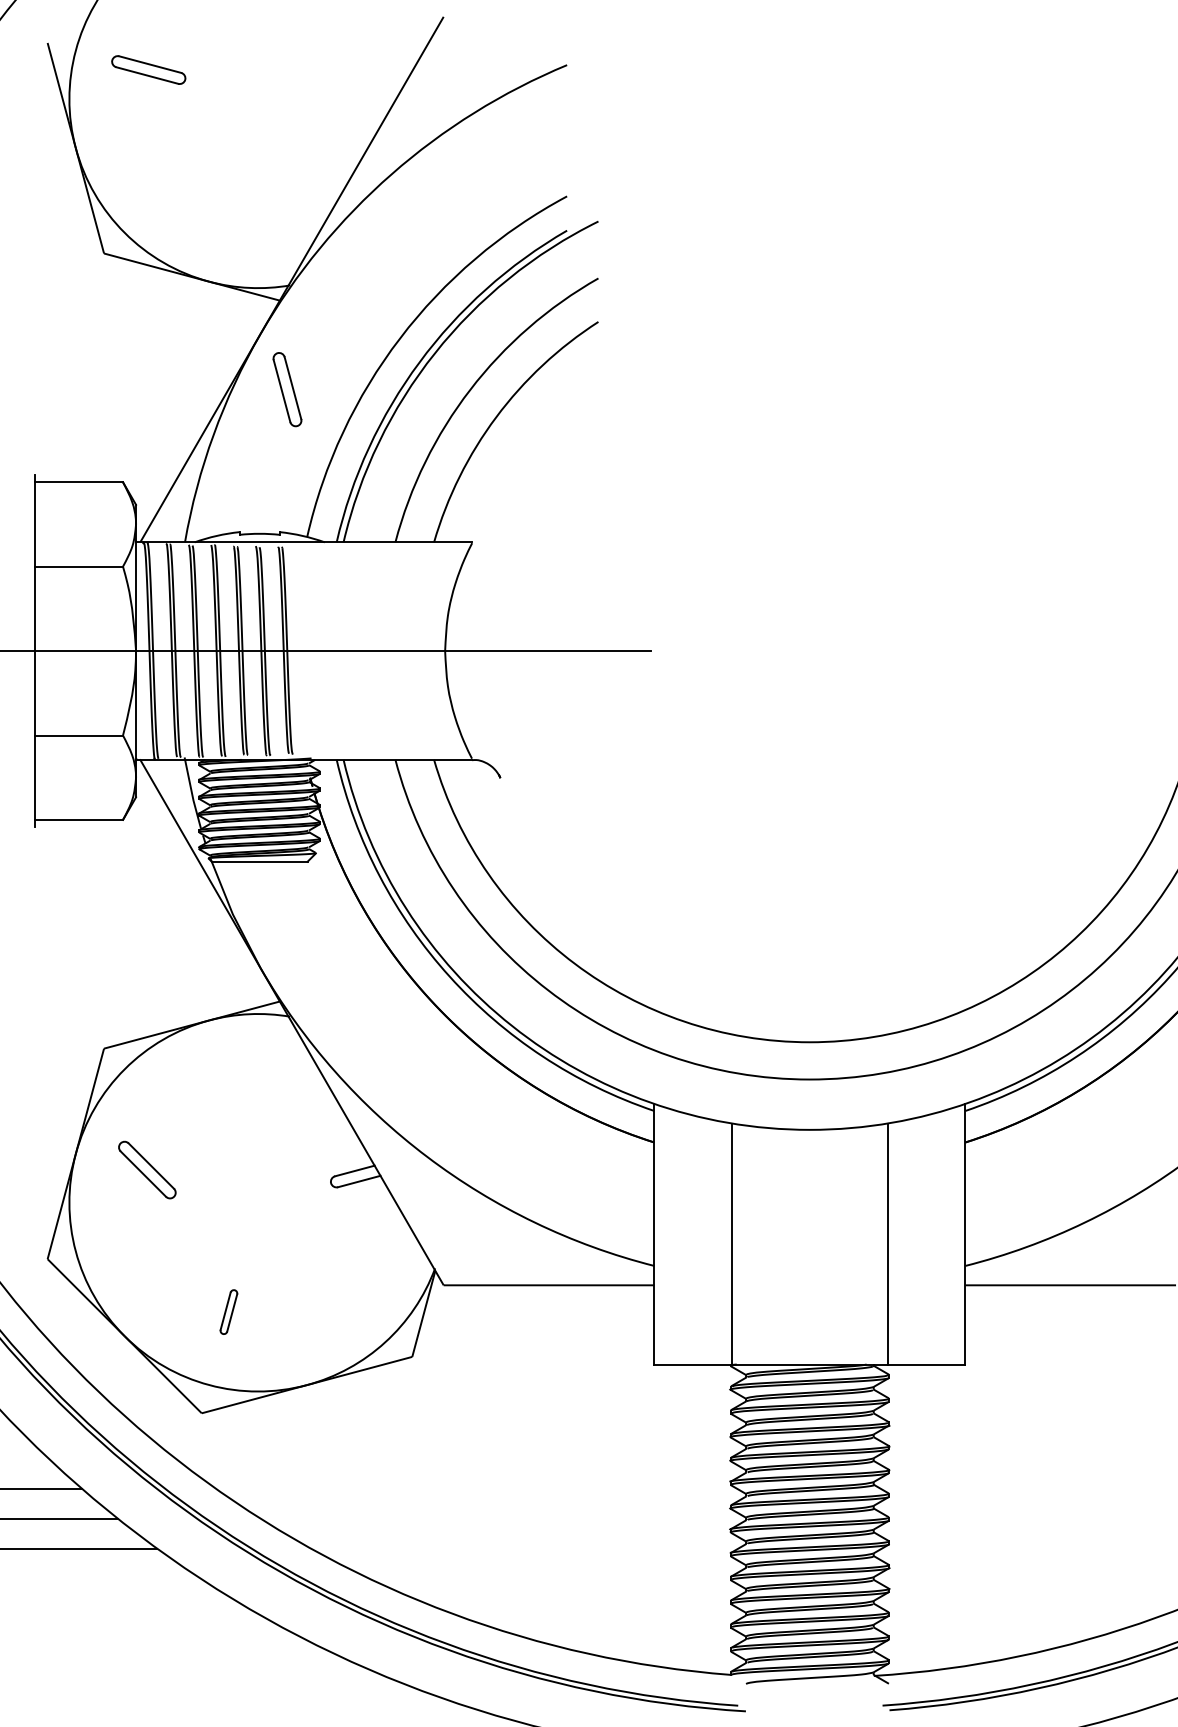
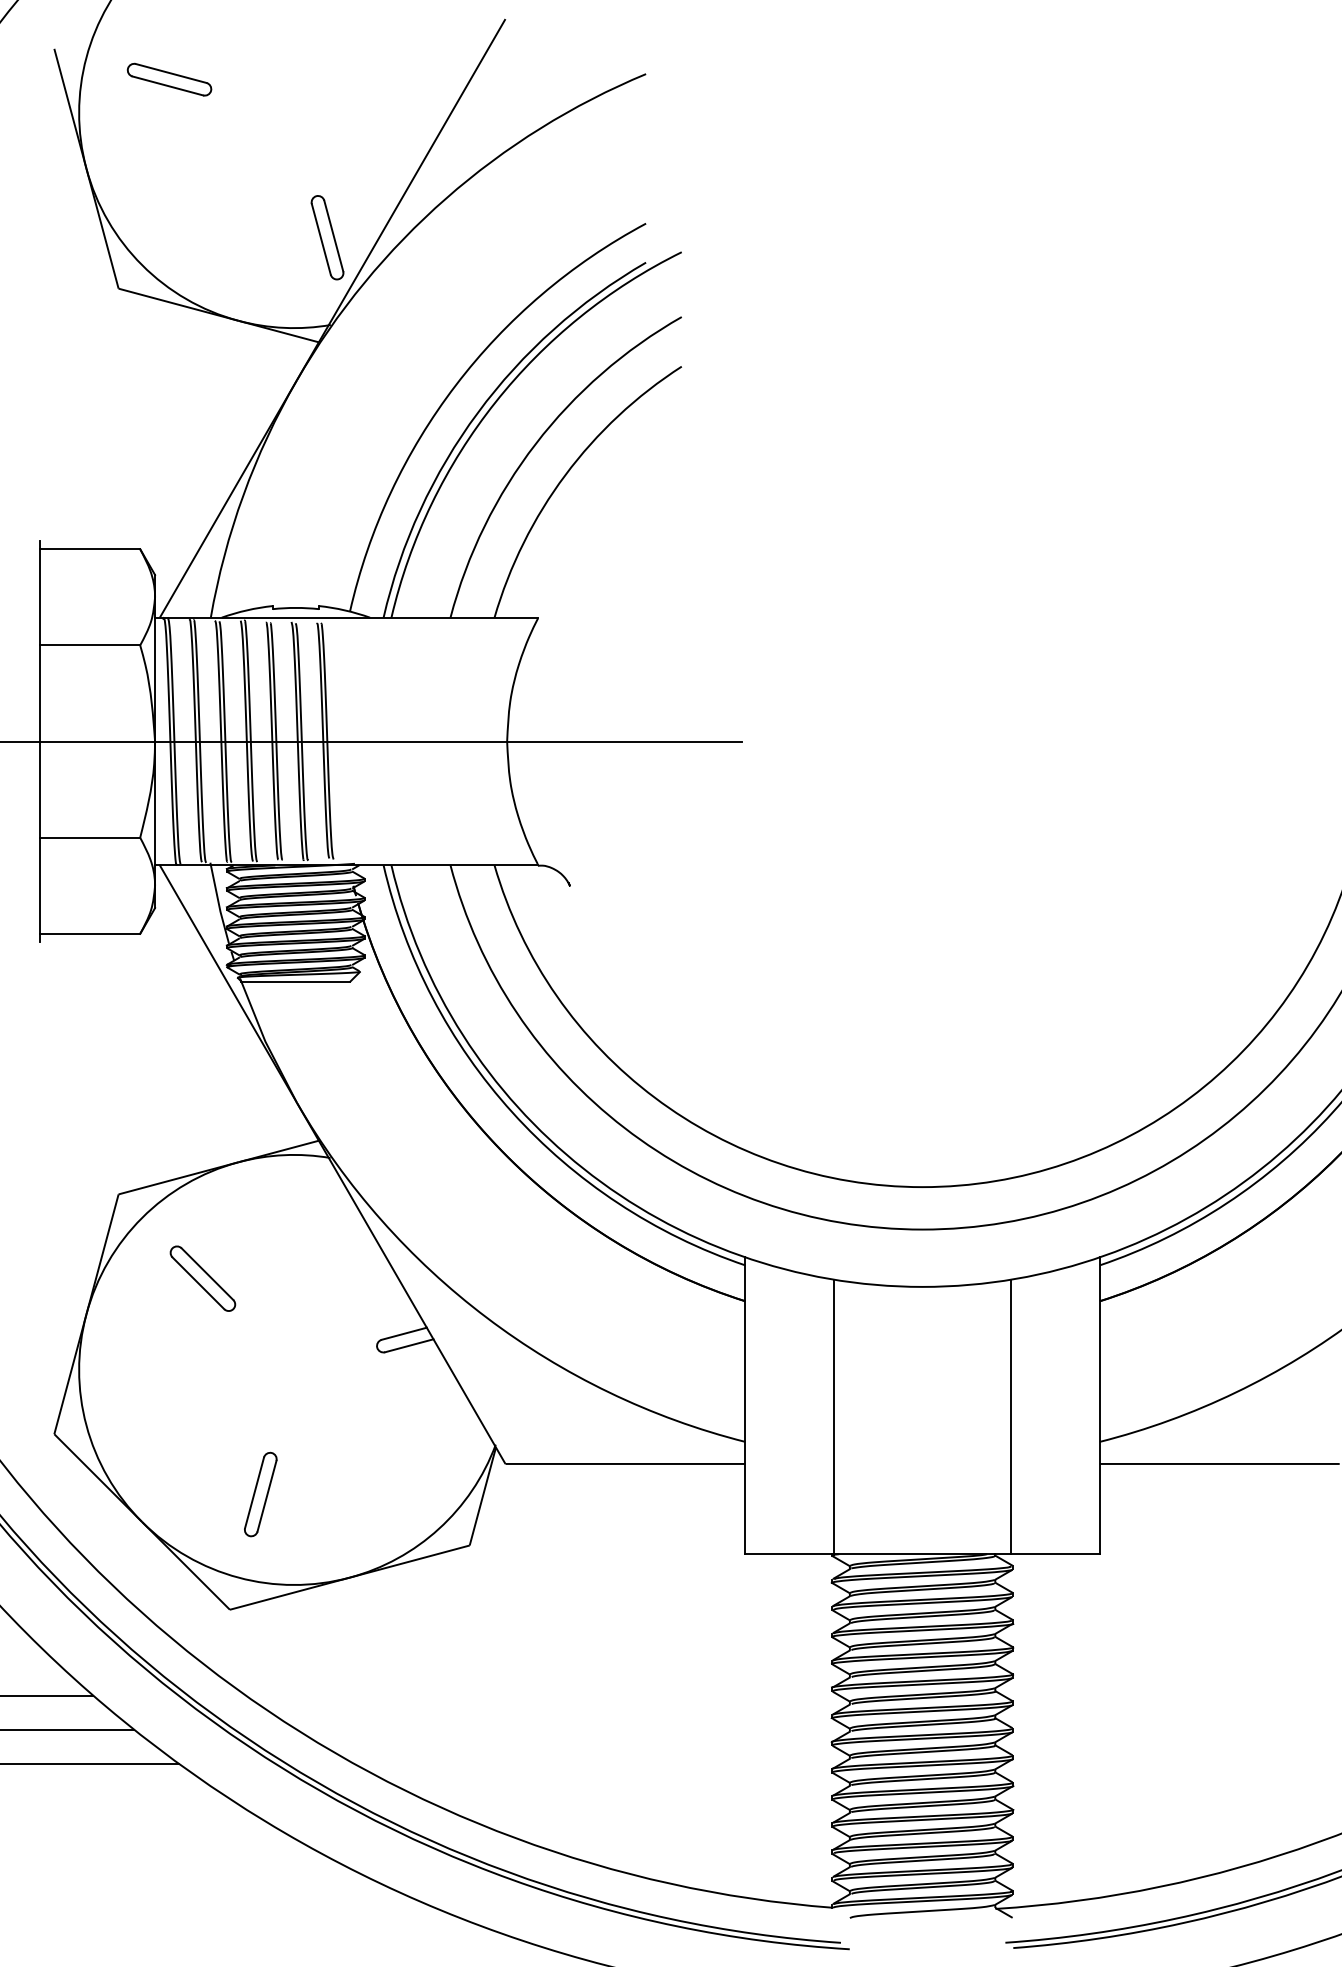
part: (287, 389) -> (327, 237), moved
part: (146, 1169) -> (202, 1278), moved
part: (228, 1312) -> (260, 1494), size x1.67

